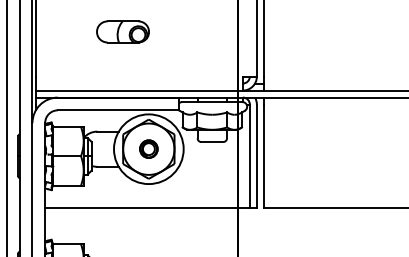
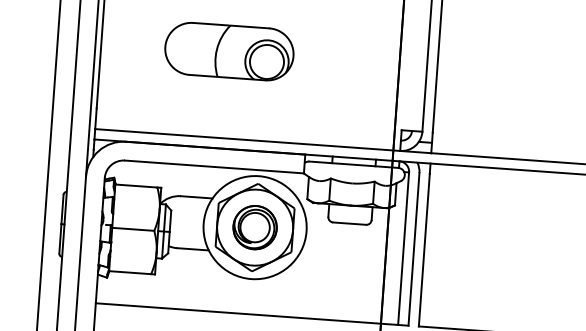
part: (122, 31) -> (228, 50), size x1.67
part: (148, 148) -> (254, 226), size x1.67

